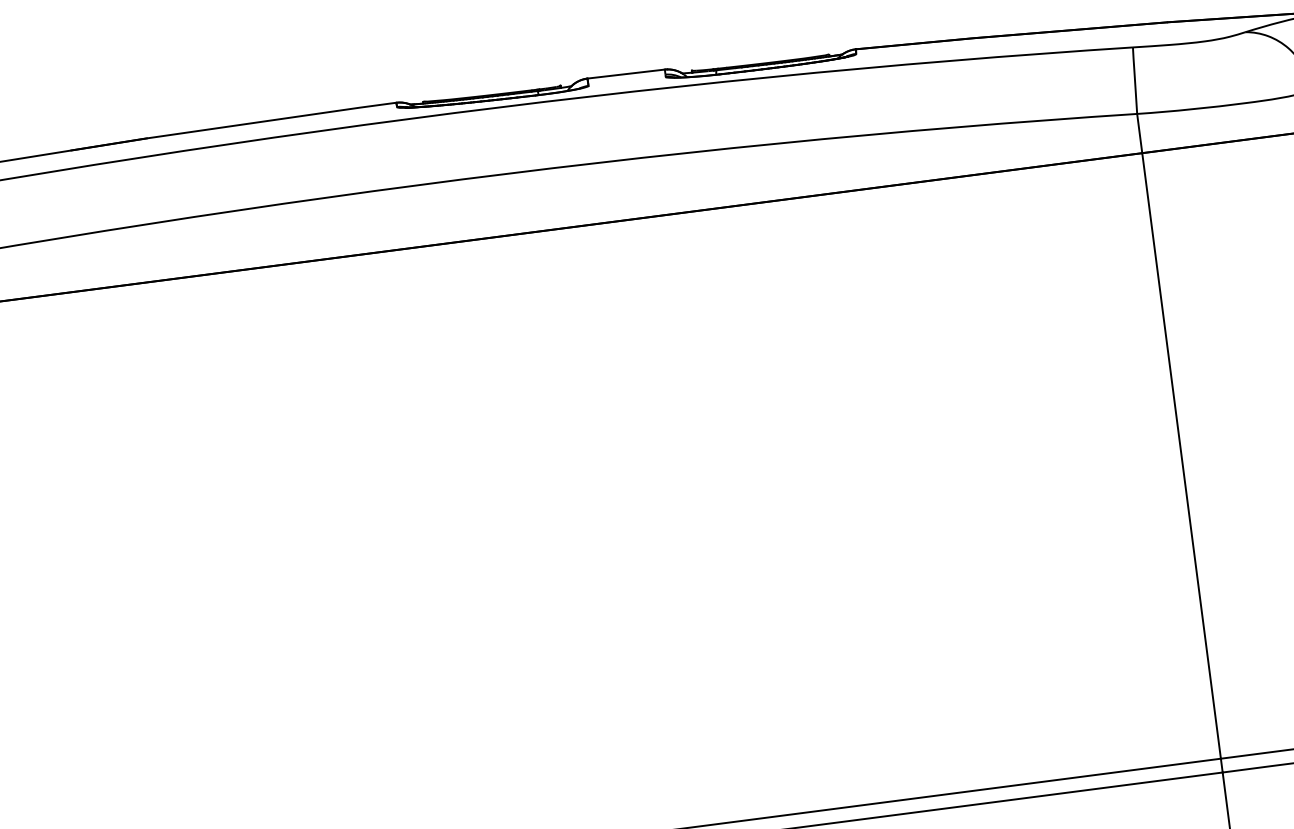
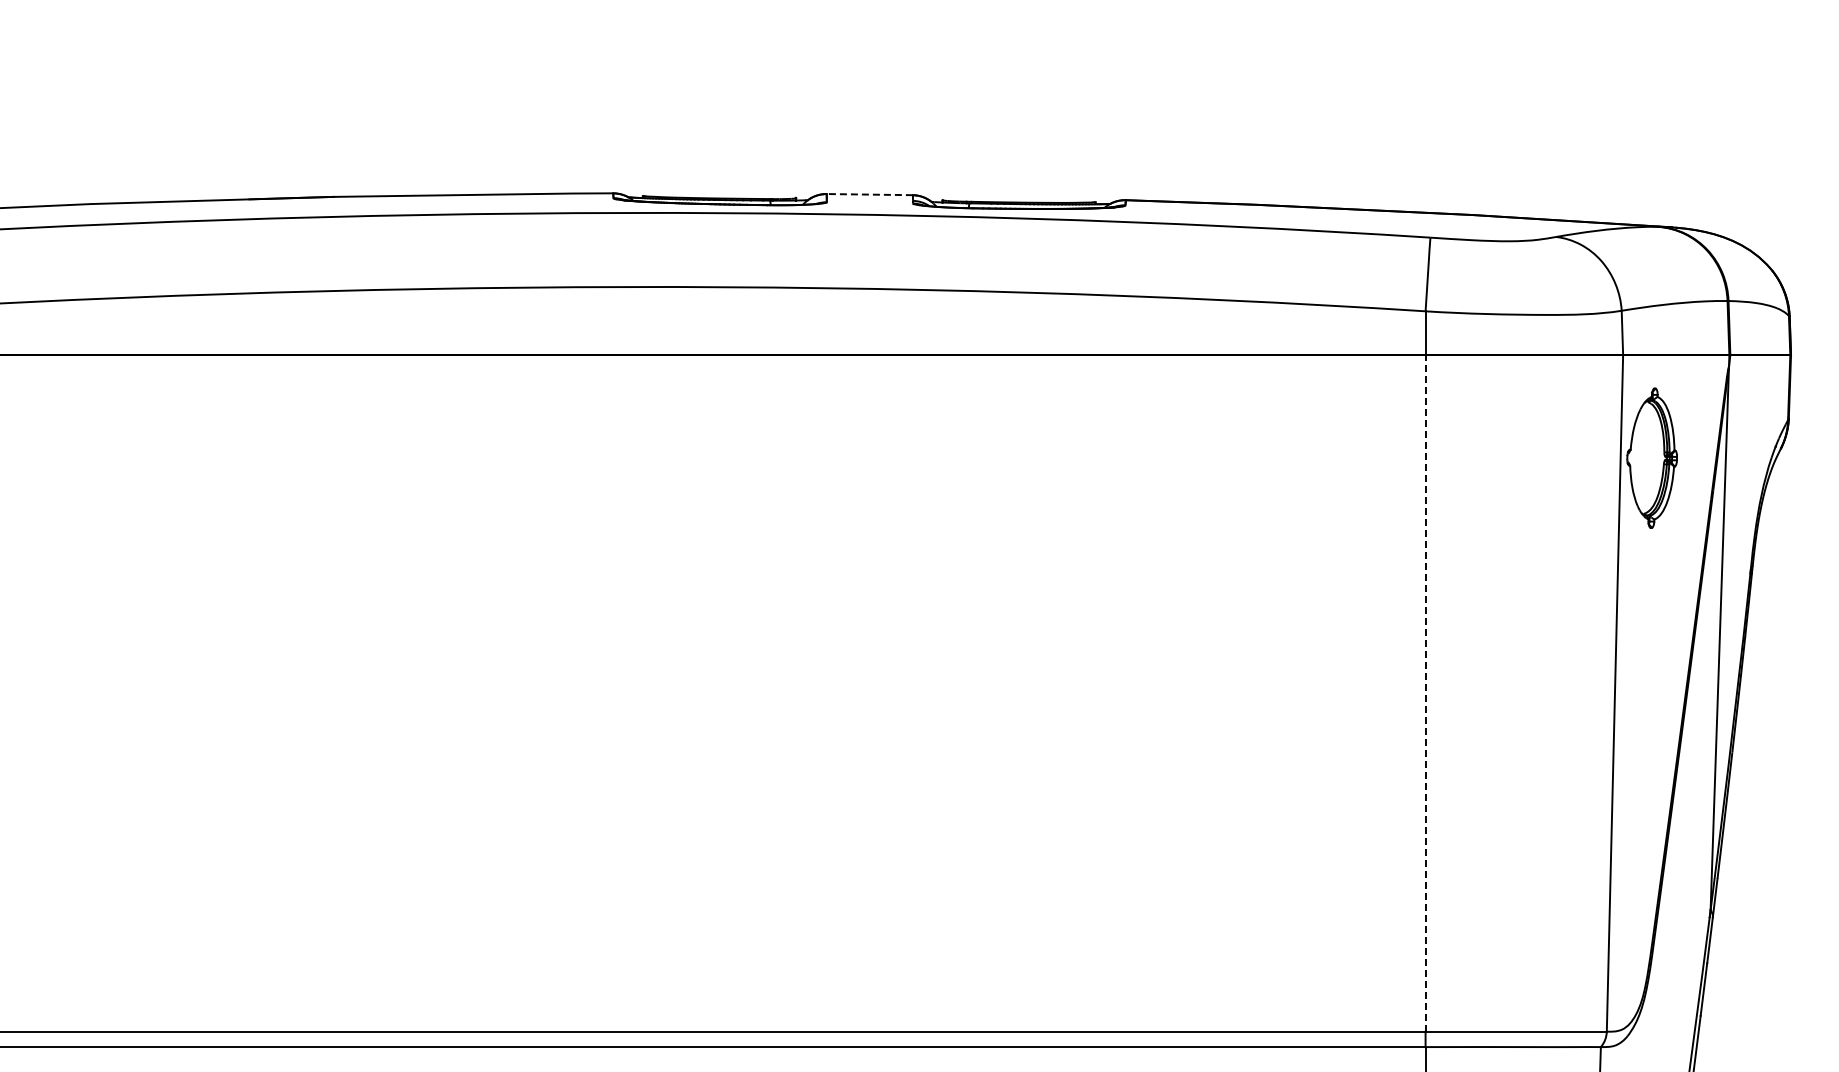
line: (625, 74) -> (869, 194), solid -> dashed
line: (1181, 455) -> (1425, 692), solid -> dashed

